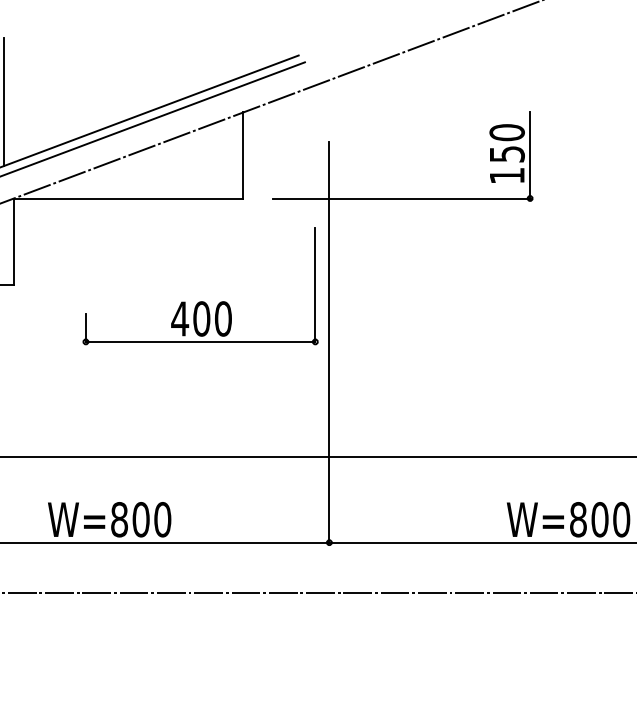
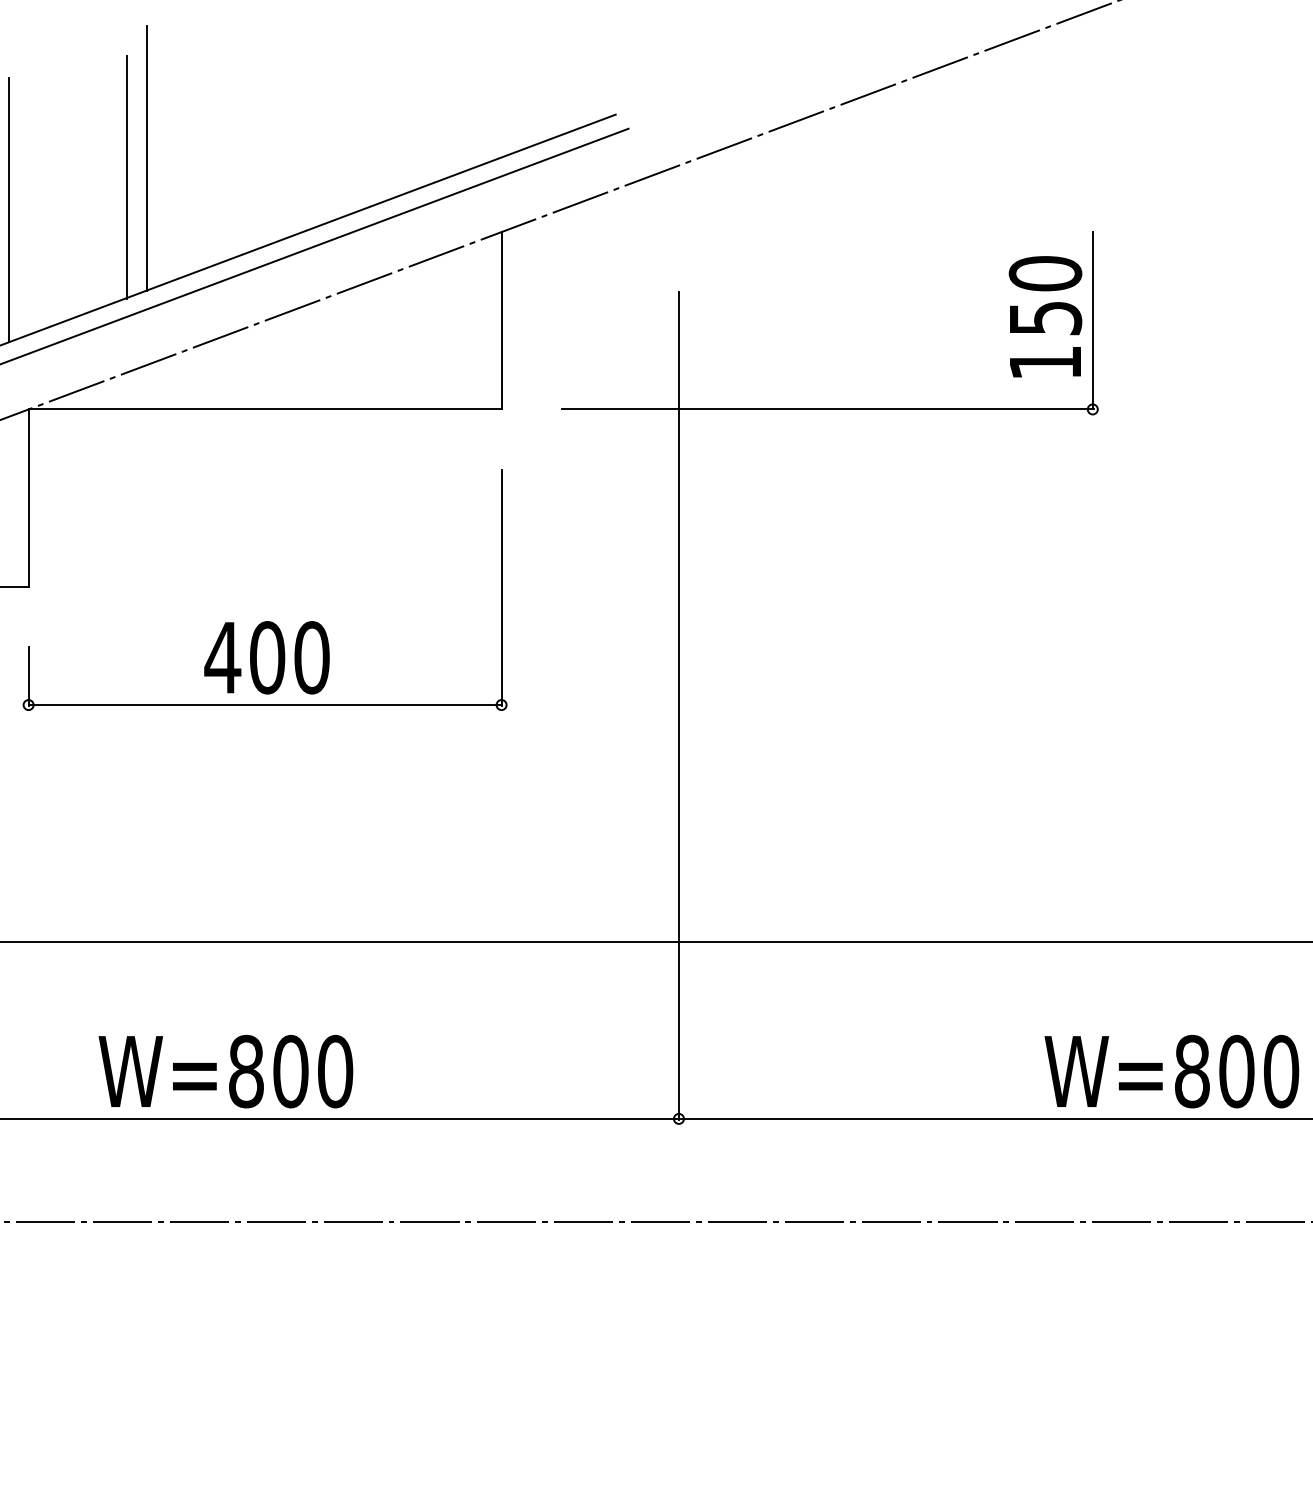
line: (71, 76) -> (147, 157), added
line: (61, 86) -> (126, 178), added
part: (200, 301) -> (264, 621), moved

